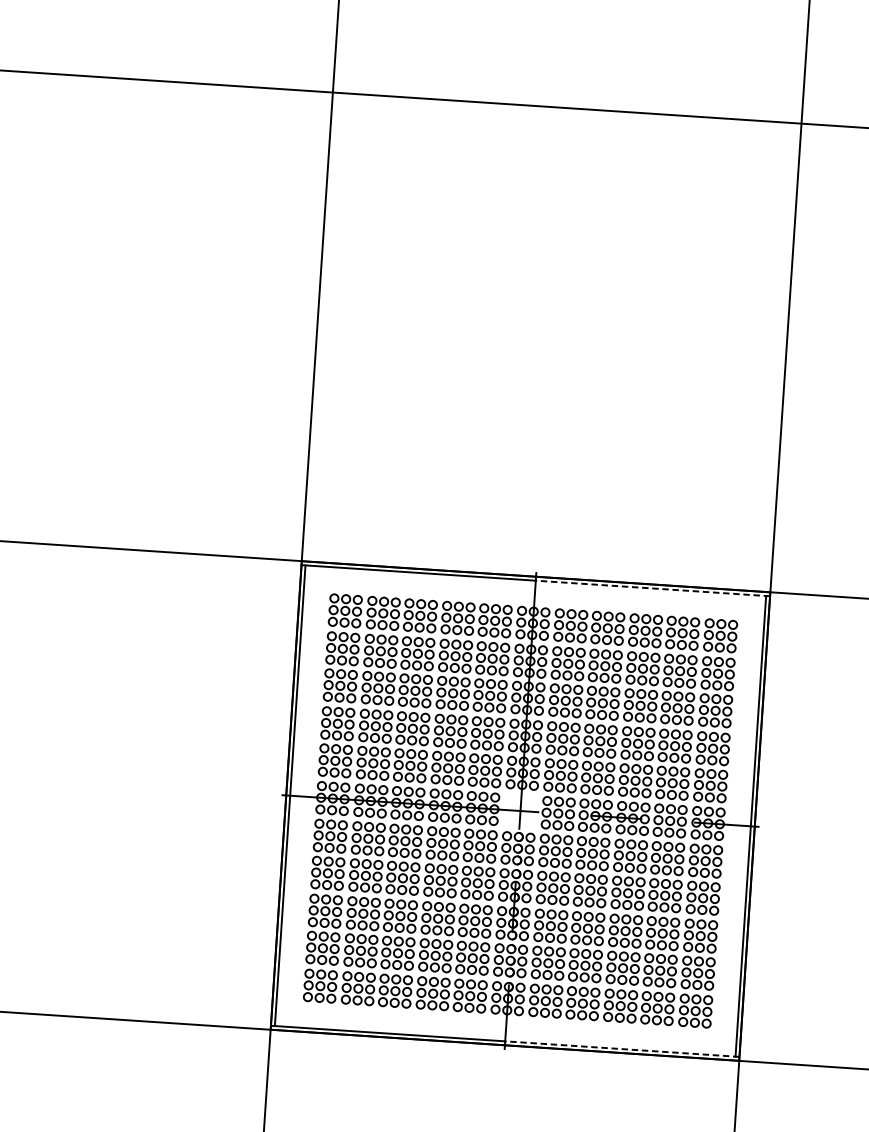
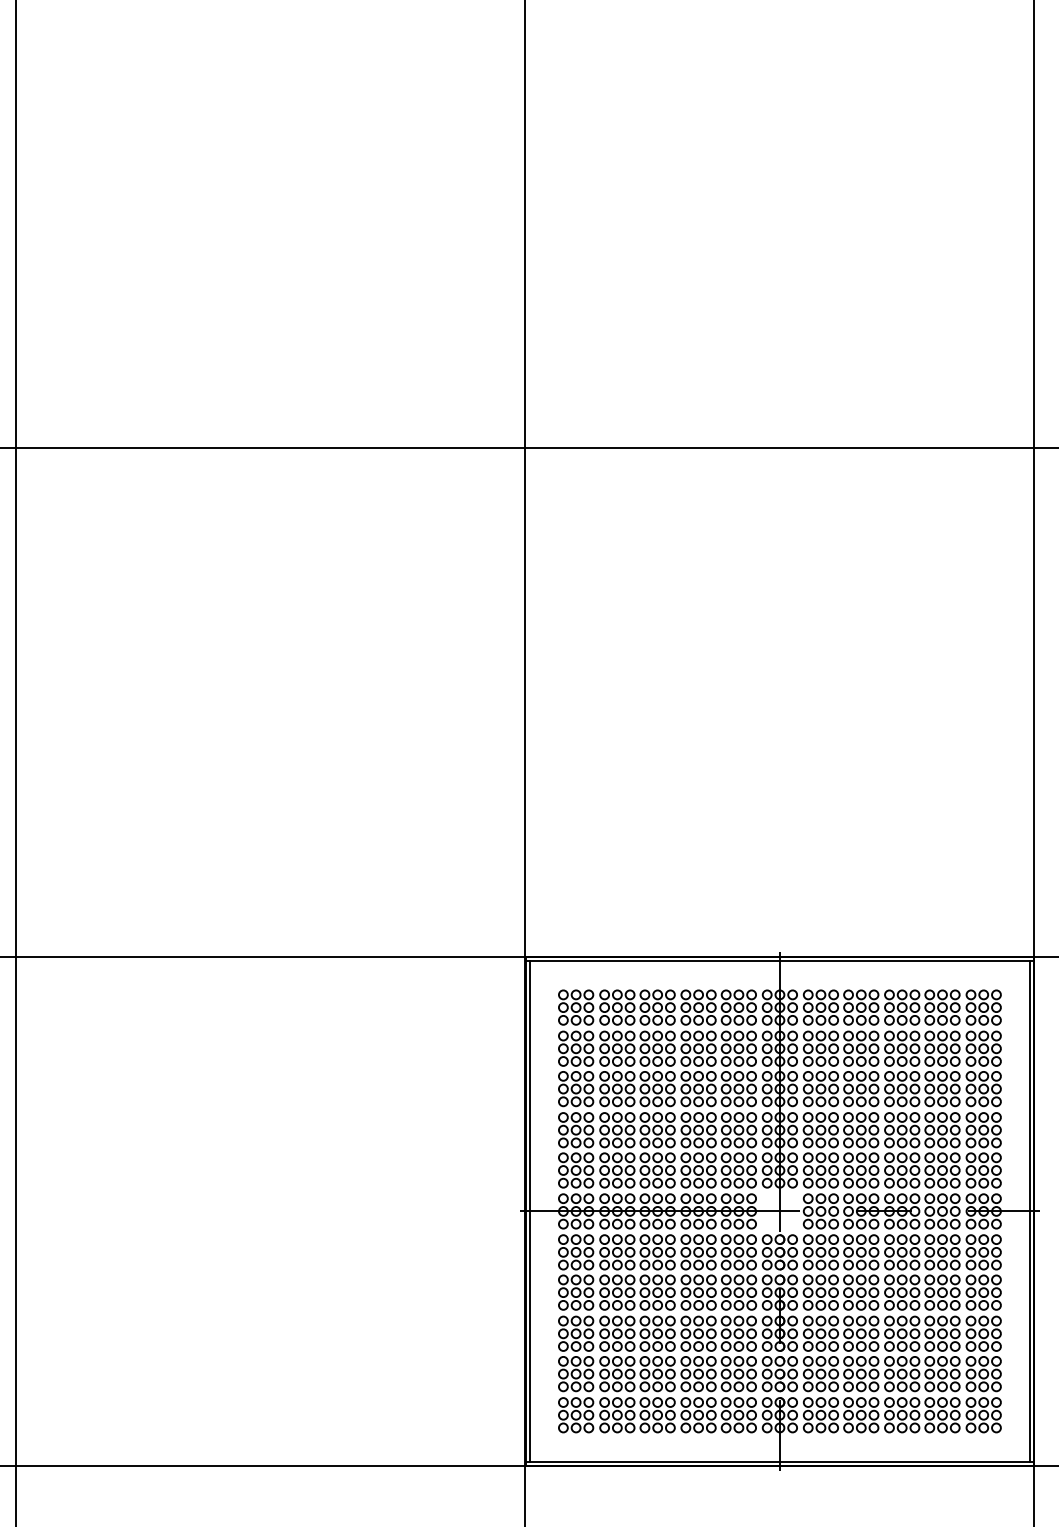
line: (652, 588) -> (906, 961), dashed -> solid
line: (621, 1048) -> (906, 1461), dashed -> solid

